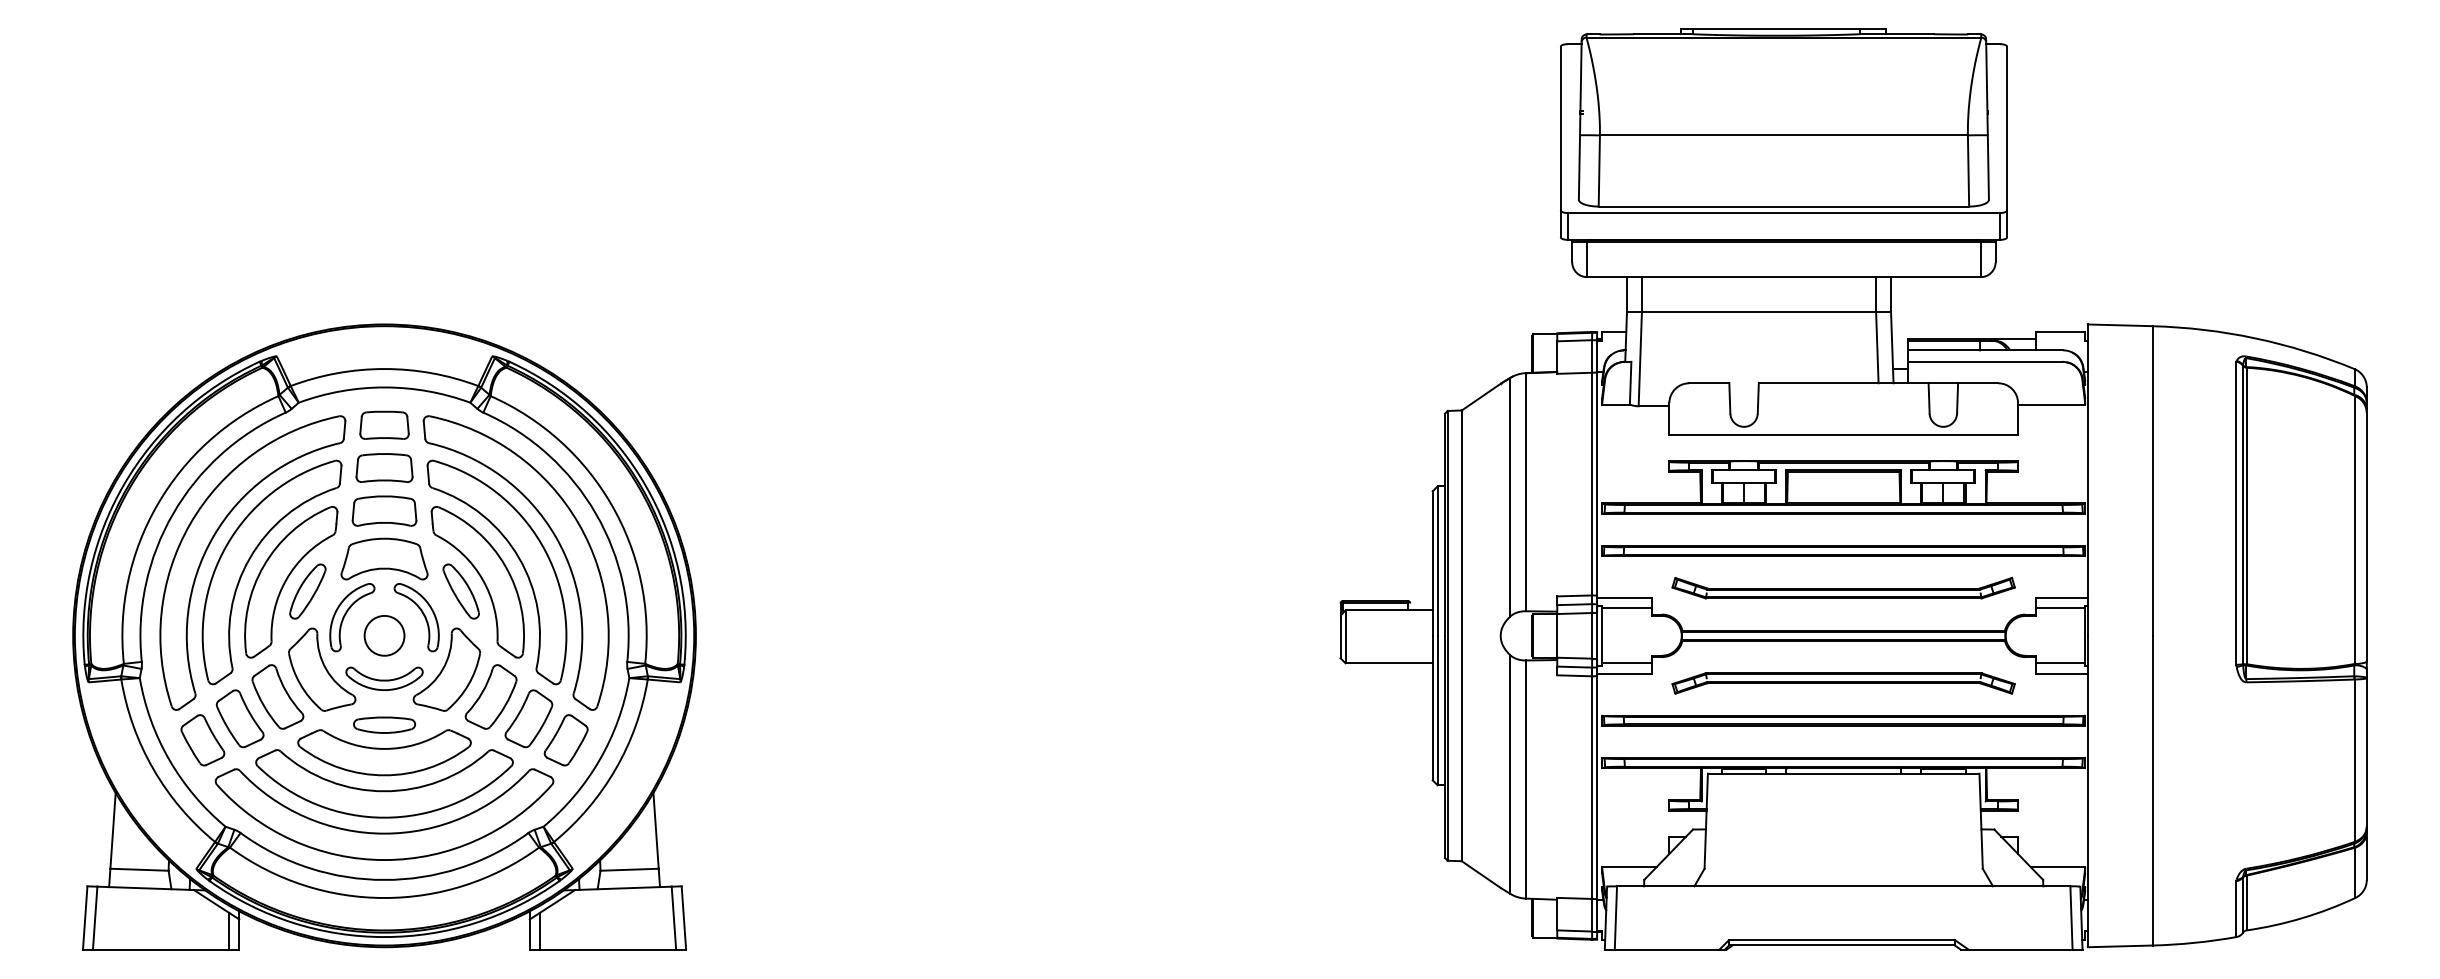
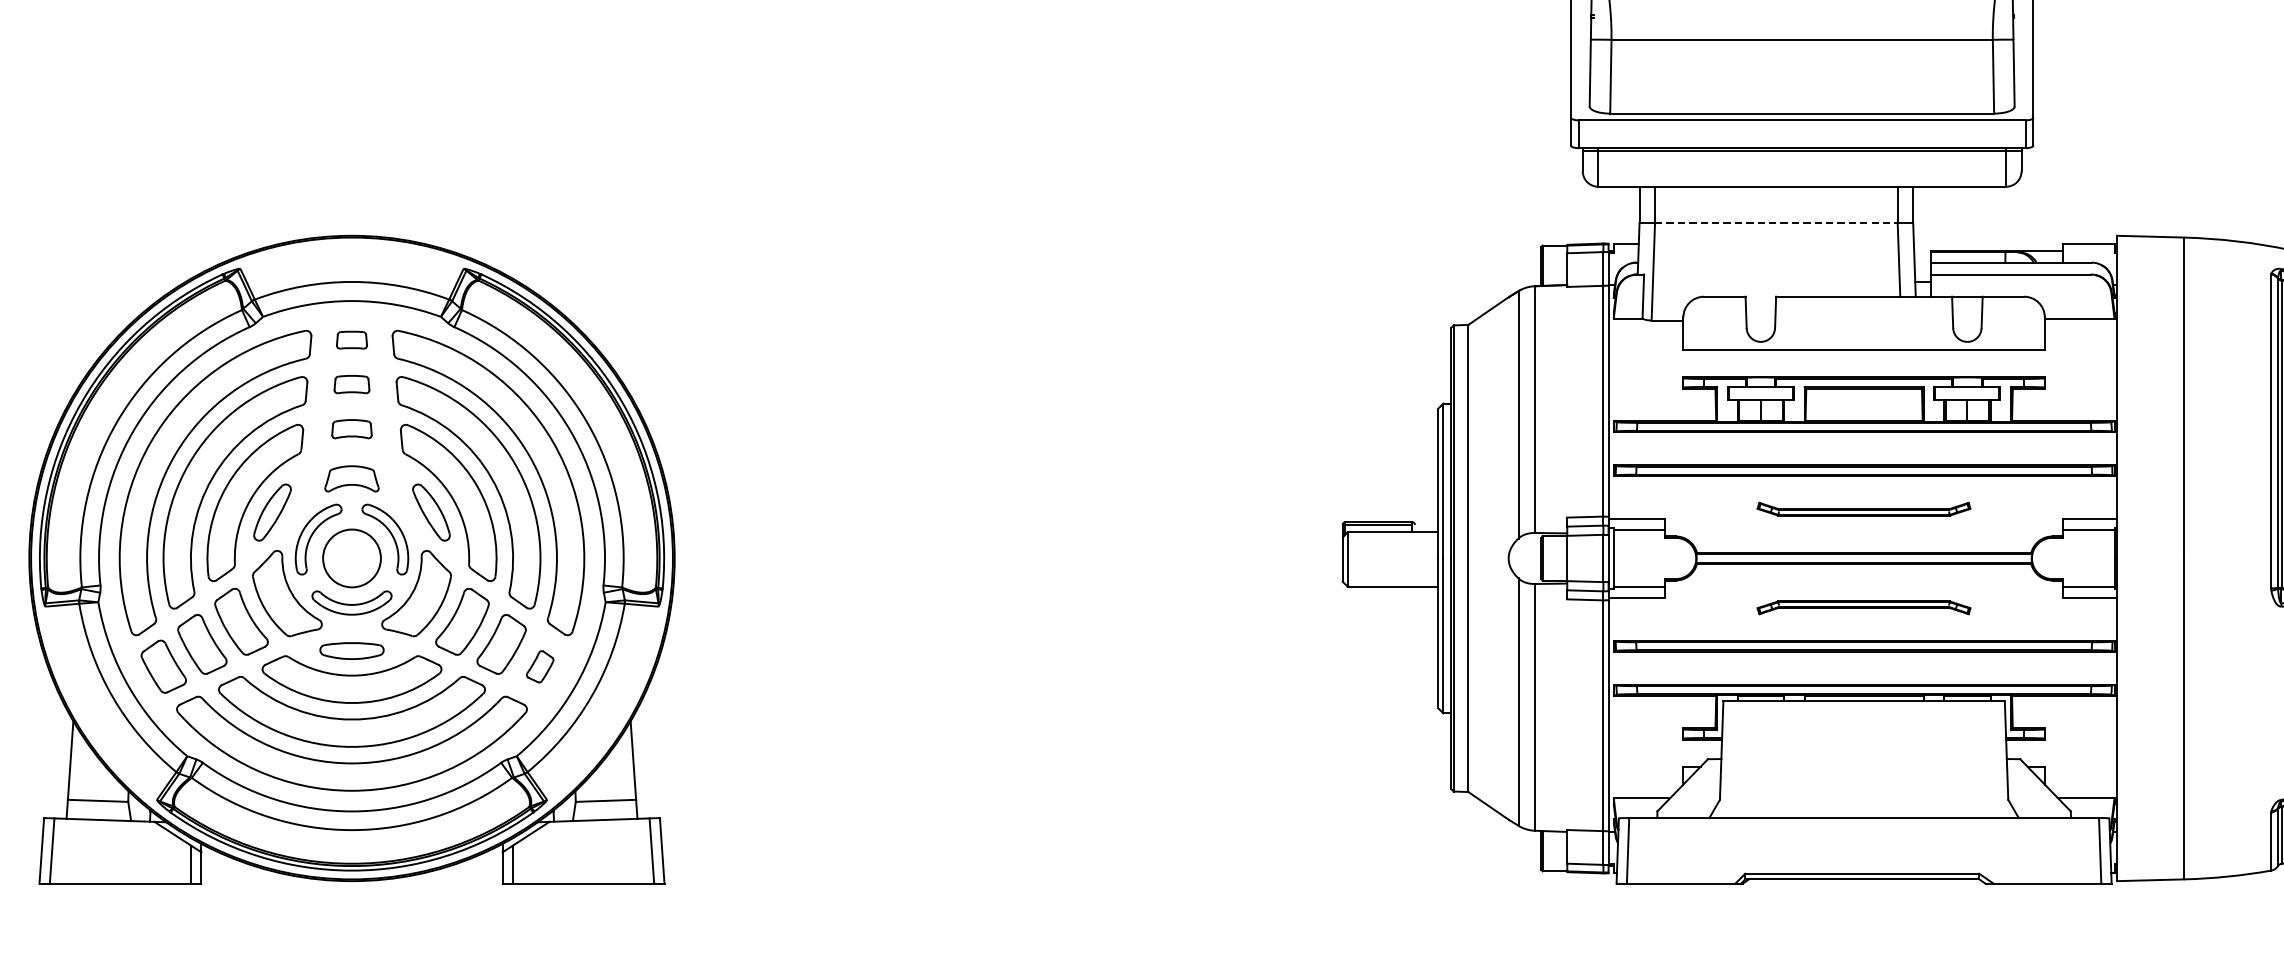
line: (1759, 312) -> (1776, 223), solid -> dashed
part: (384, 424) -> (351, 339), size x0.6
part: (384, 467) -> (351, 384), size x0.6
part: (384, 510) -> (351, 428), size x0.6
part: (384, 558) -> (351, 478), size x0.6
part: (1843, 588) -> (1863, 509), size x0.6
circle: (384, 635) -> (351, 558), size x1.4
part: (1843, 683) -> (1863, 607), size x0.6
part: (565, 740) -> (539, 666), size x0.6

